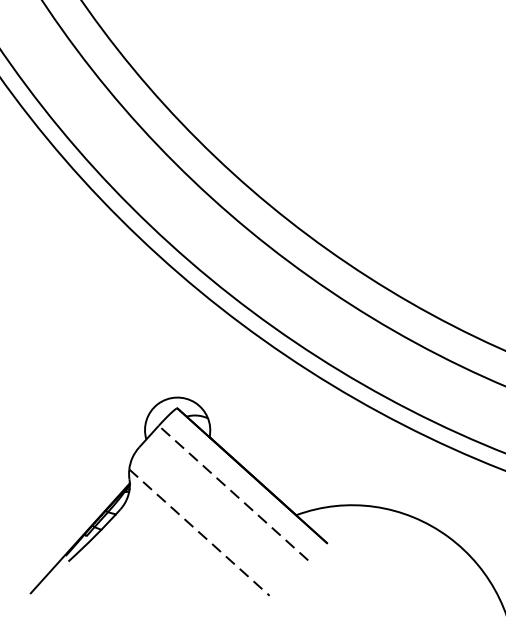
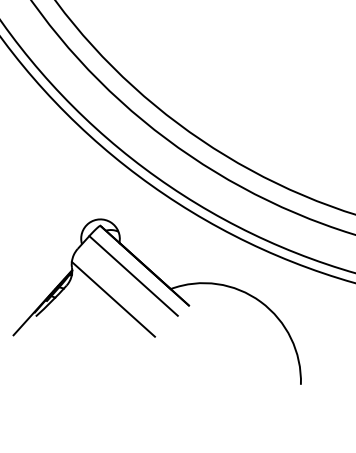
line: (233, 492) -> (133, 275), dashed -> solid
line: (199, 532) -> (113, 299), dashed -> solid

